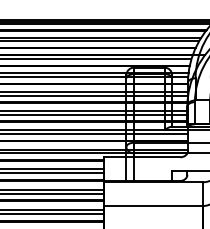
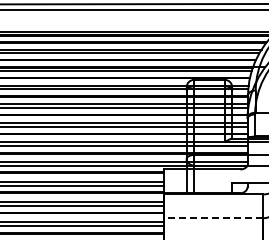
line: (153, 206) -> (213, 218), solid -> dashed

